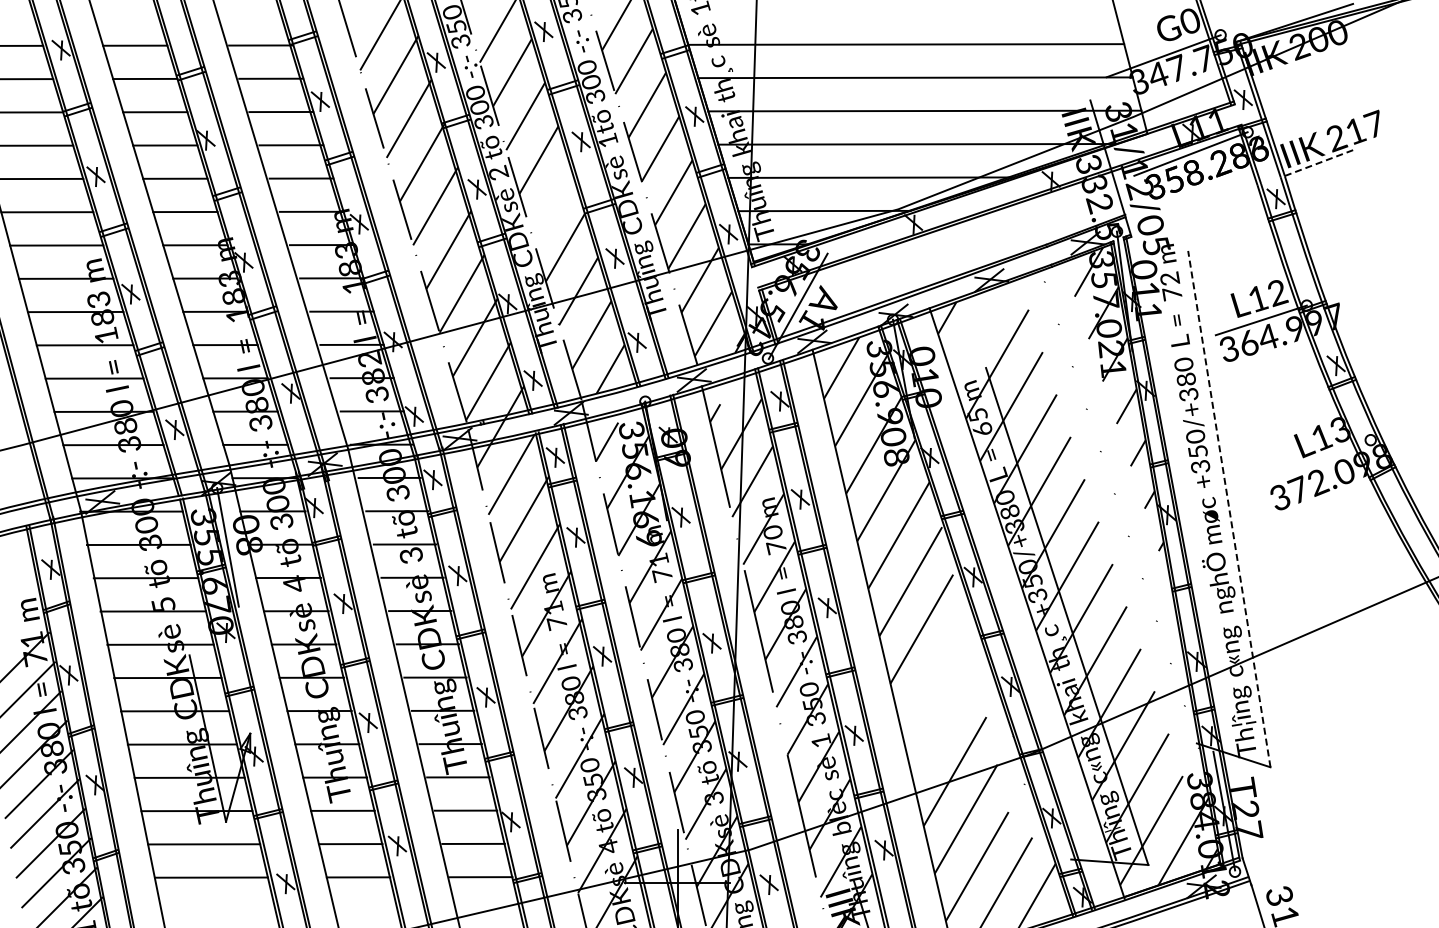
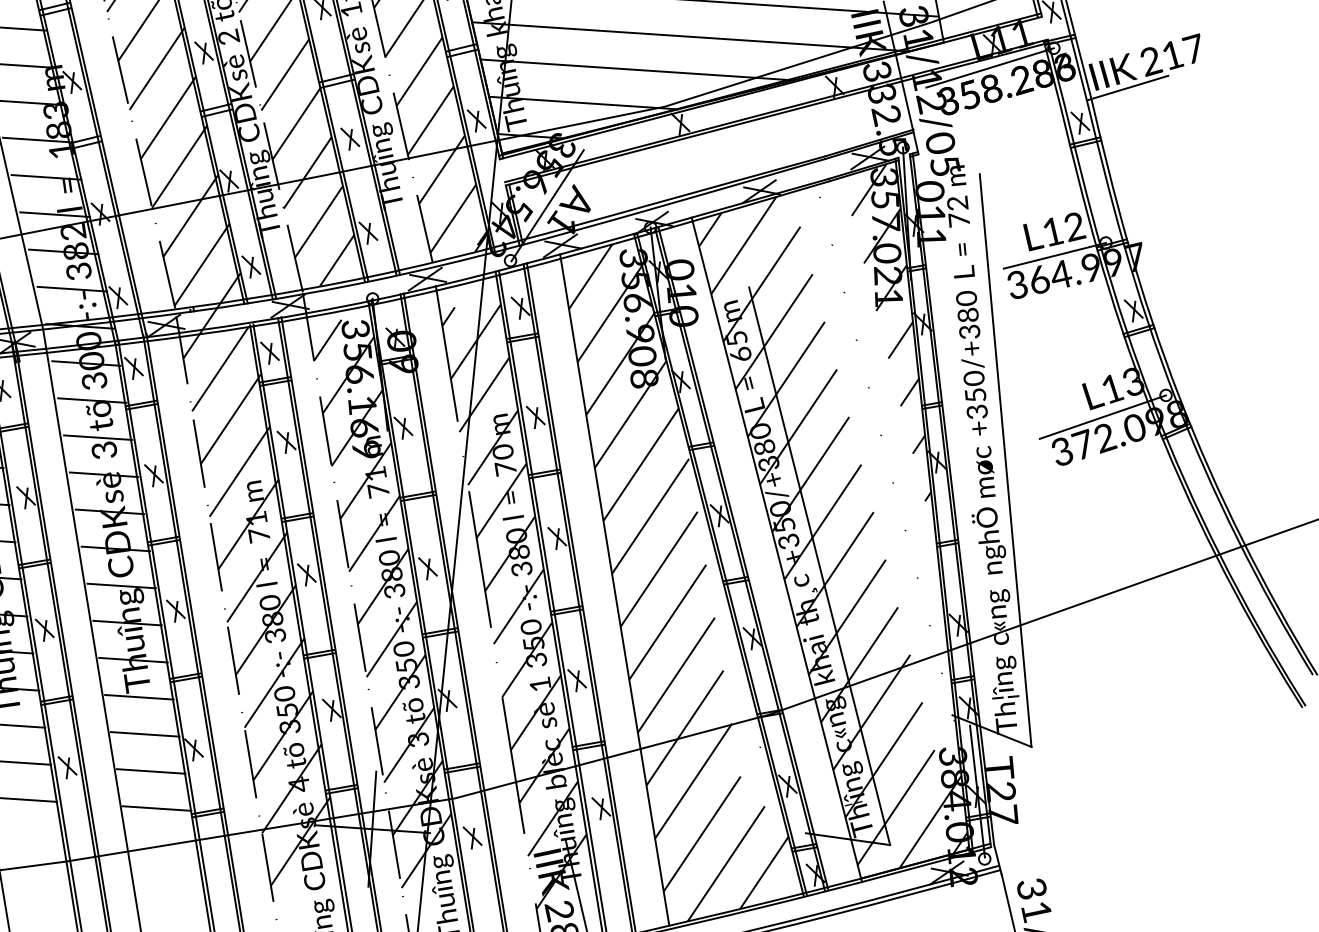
line: (1316, 163) -> (1127, 87), dashed -> solid
line: (551, 203) -> (284, 74), added
line: (978, 329) -> (743, 244), added
line: (1314, 463) -> (1102, 416), added
line: (1229, 508) -> (1005, 459), dashed -> solid
line: (936, 670) -> (672, 615), added
line: (948, 714) -> (682, 664), added

